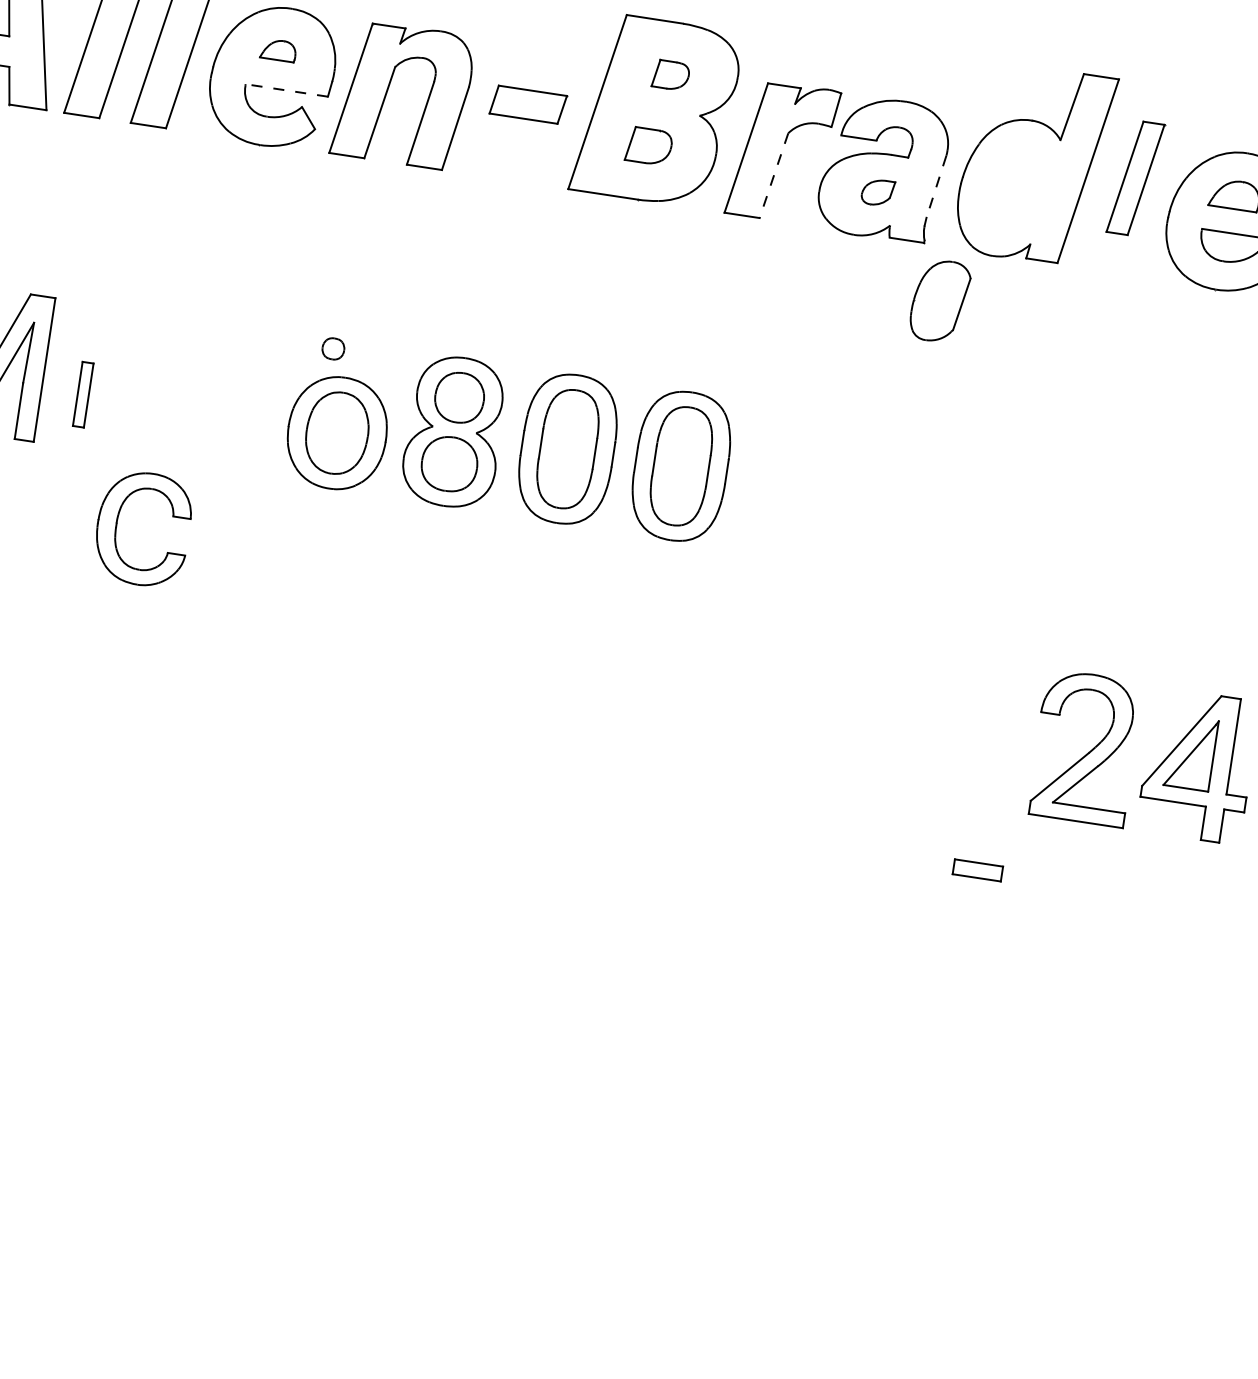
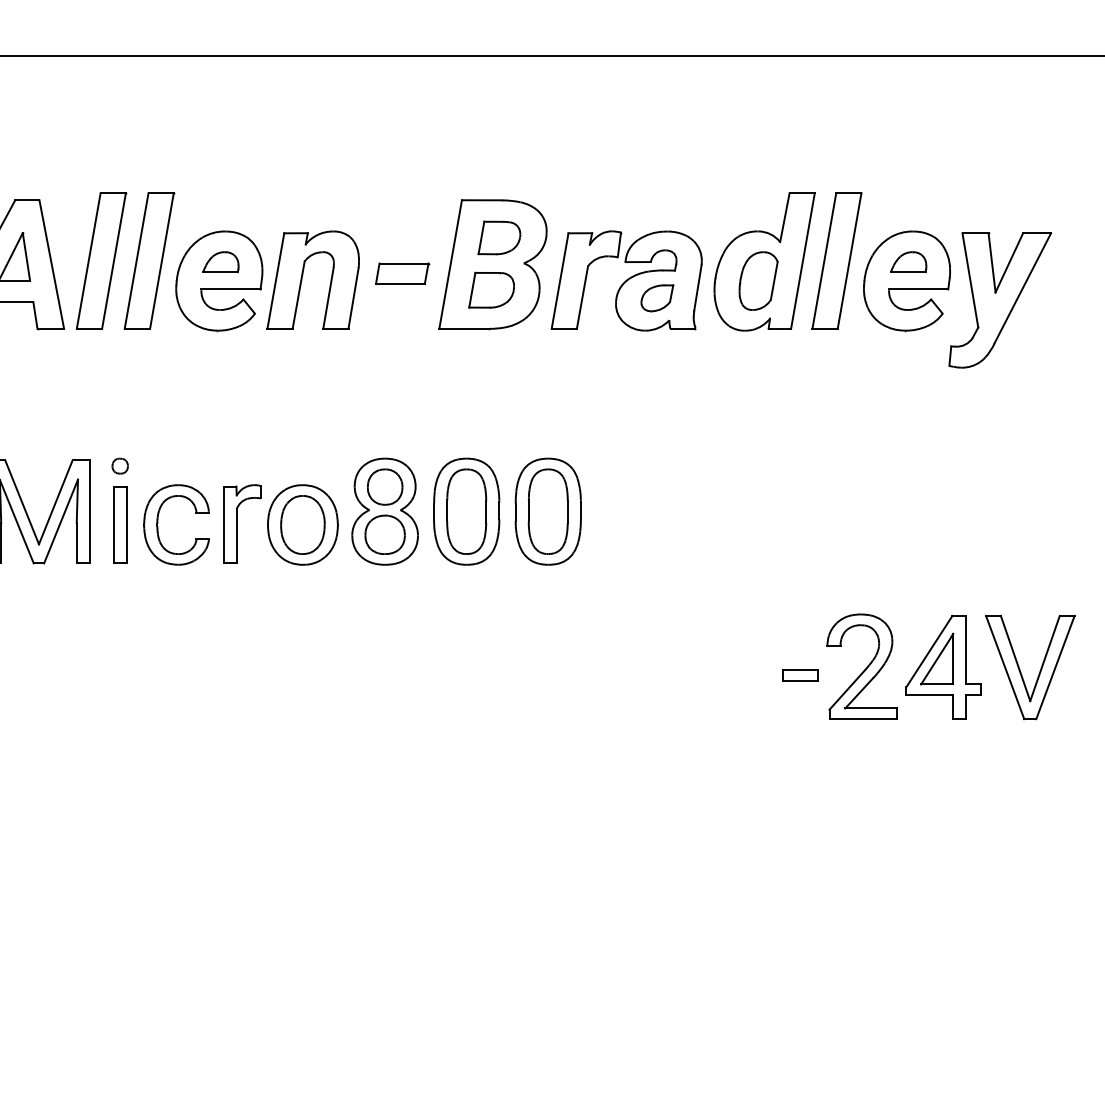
part: (278, 49) -> (220, 261), size x1.43
part: (671, 74) -> (499, 237), size x1.67
line: (287, 90) -> (231, 289), dashed -> solid
part: (649, 145) -> (491, 289), size x1.43
line: (773, 175) -> (582, 297), dashed -> solid
part: (1135, 177) -> (836, 260), size x1.67
line: (935, 187) -> (697, 288), dashed -> solid
part: (878, 192) -> (657, 298), size x1.43
part: (940, 300) -> (758, 280), moved
part: (332, 347) -> (119, 465), moved
part: (83, 394) -> (120, 524), size x1.67
part: (253, 418) -> (242, 523), added
part: (118, 523) -> (158, 523), moved
part: (977, 870) -> (800, 675), moved

